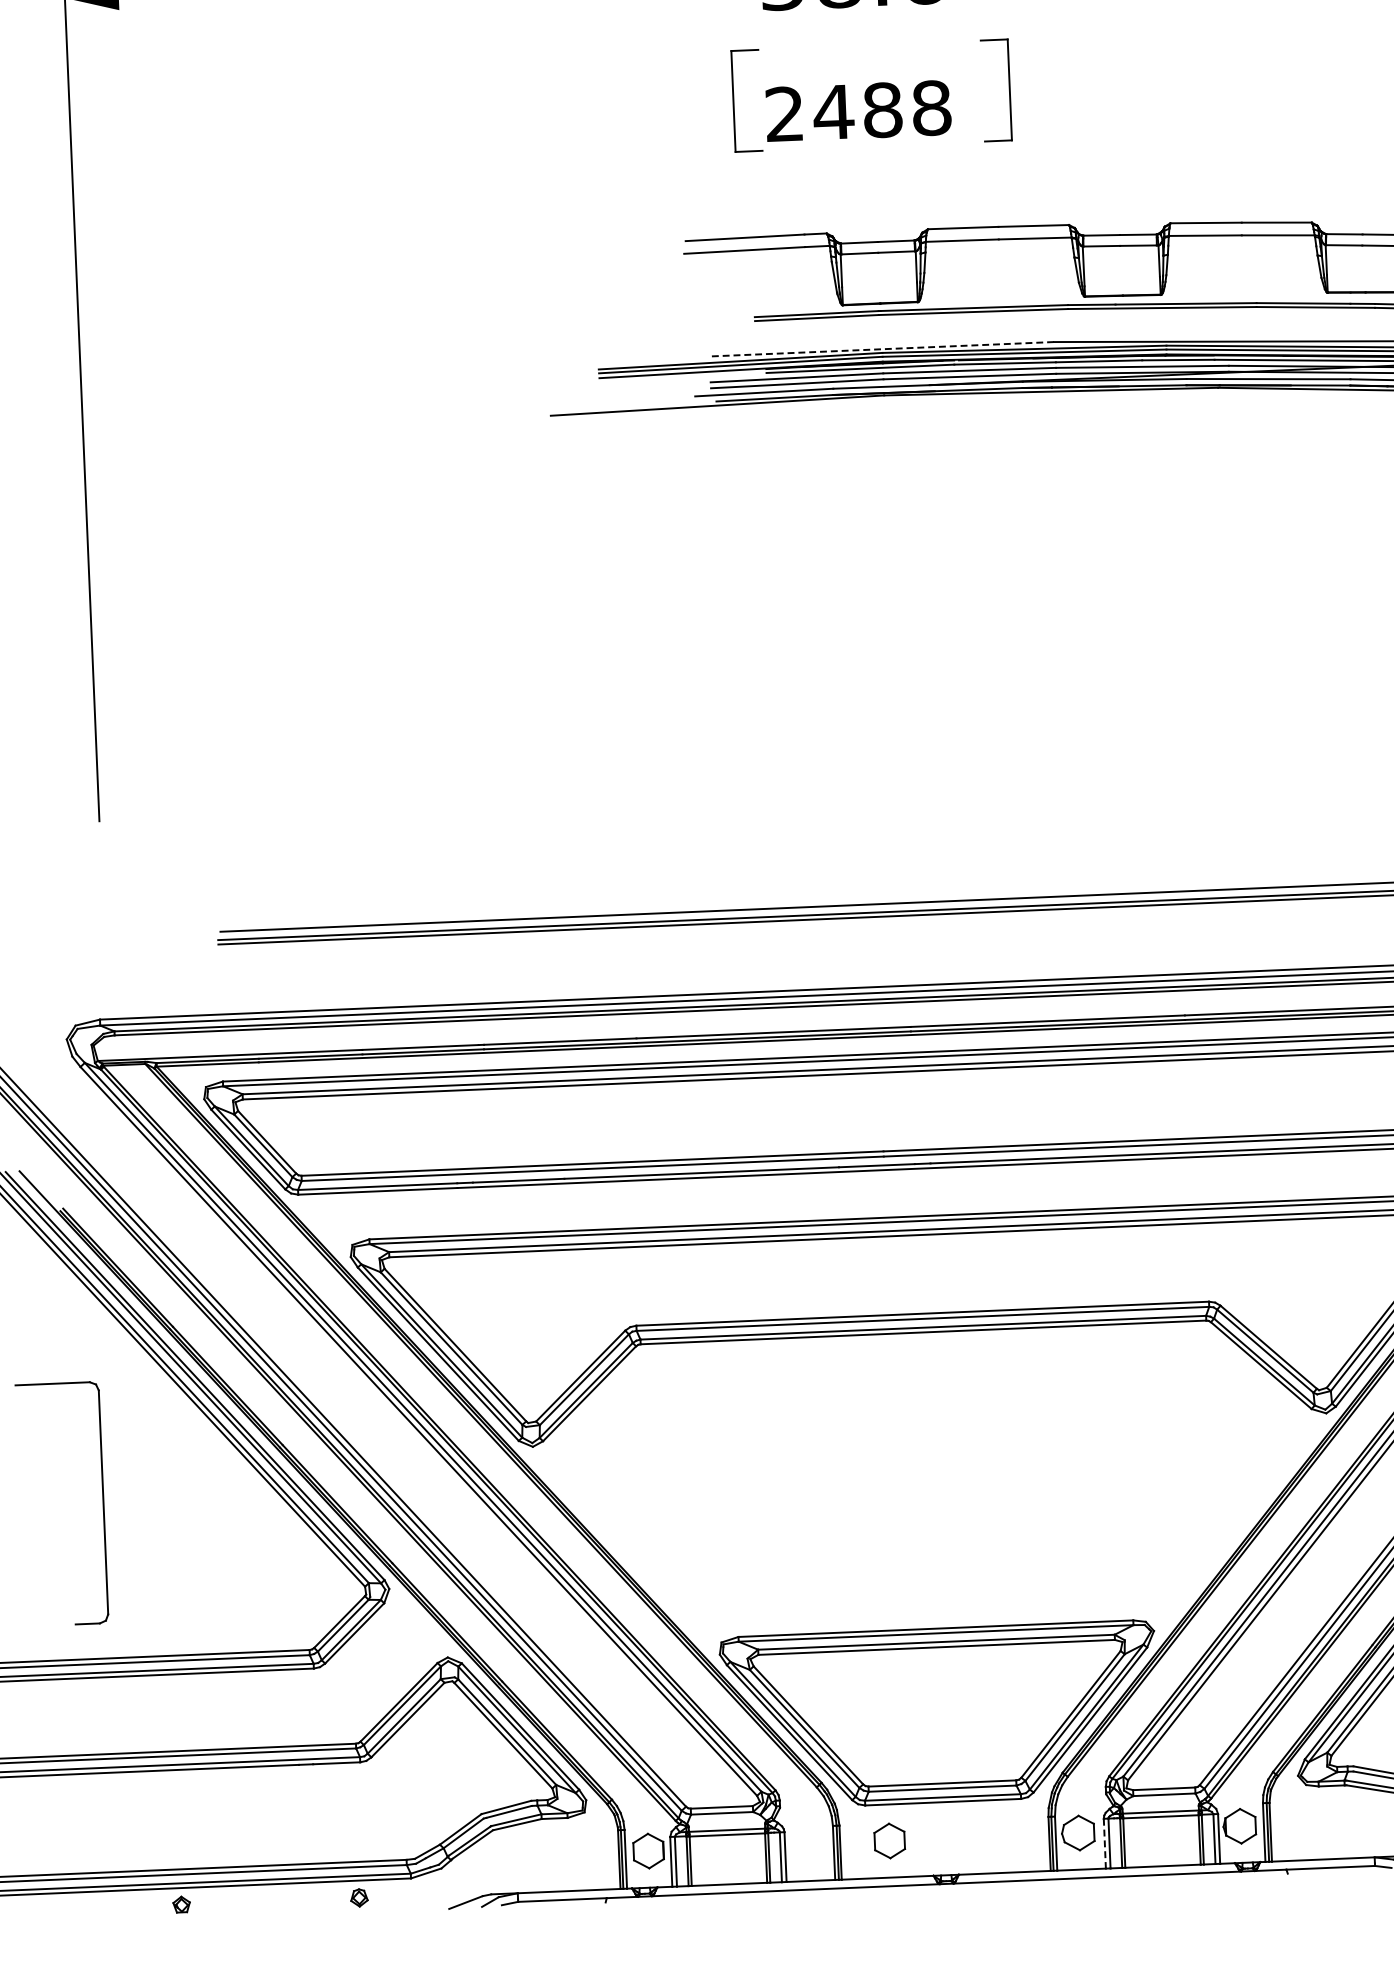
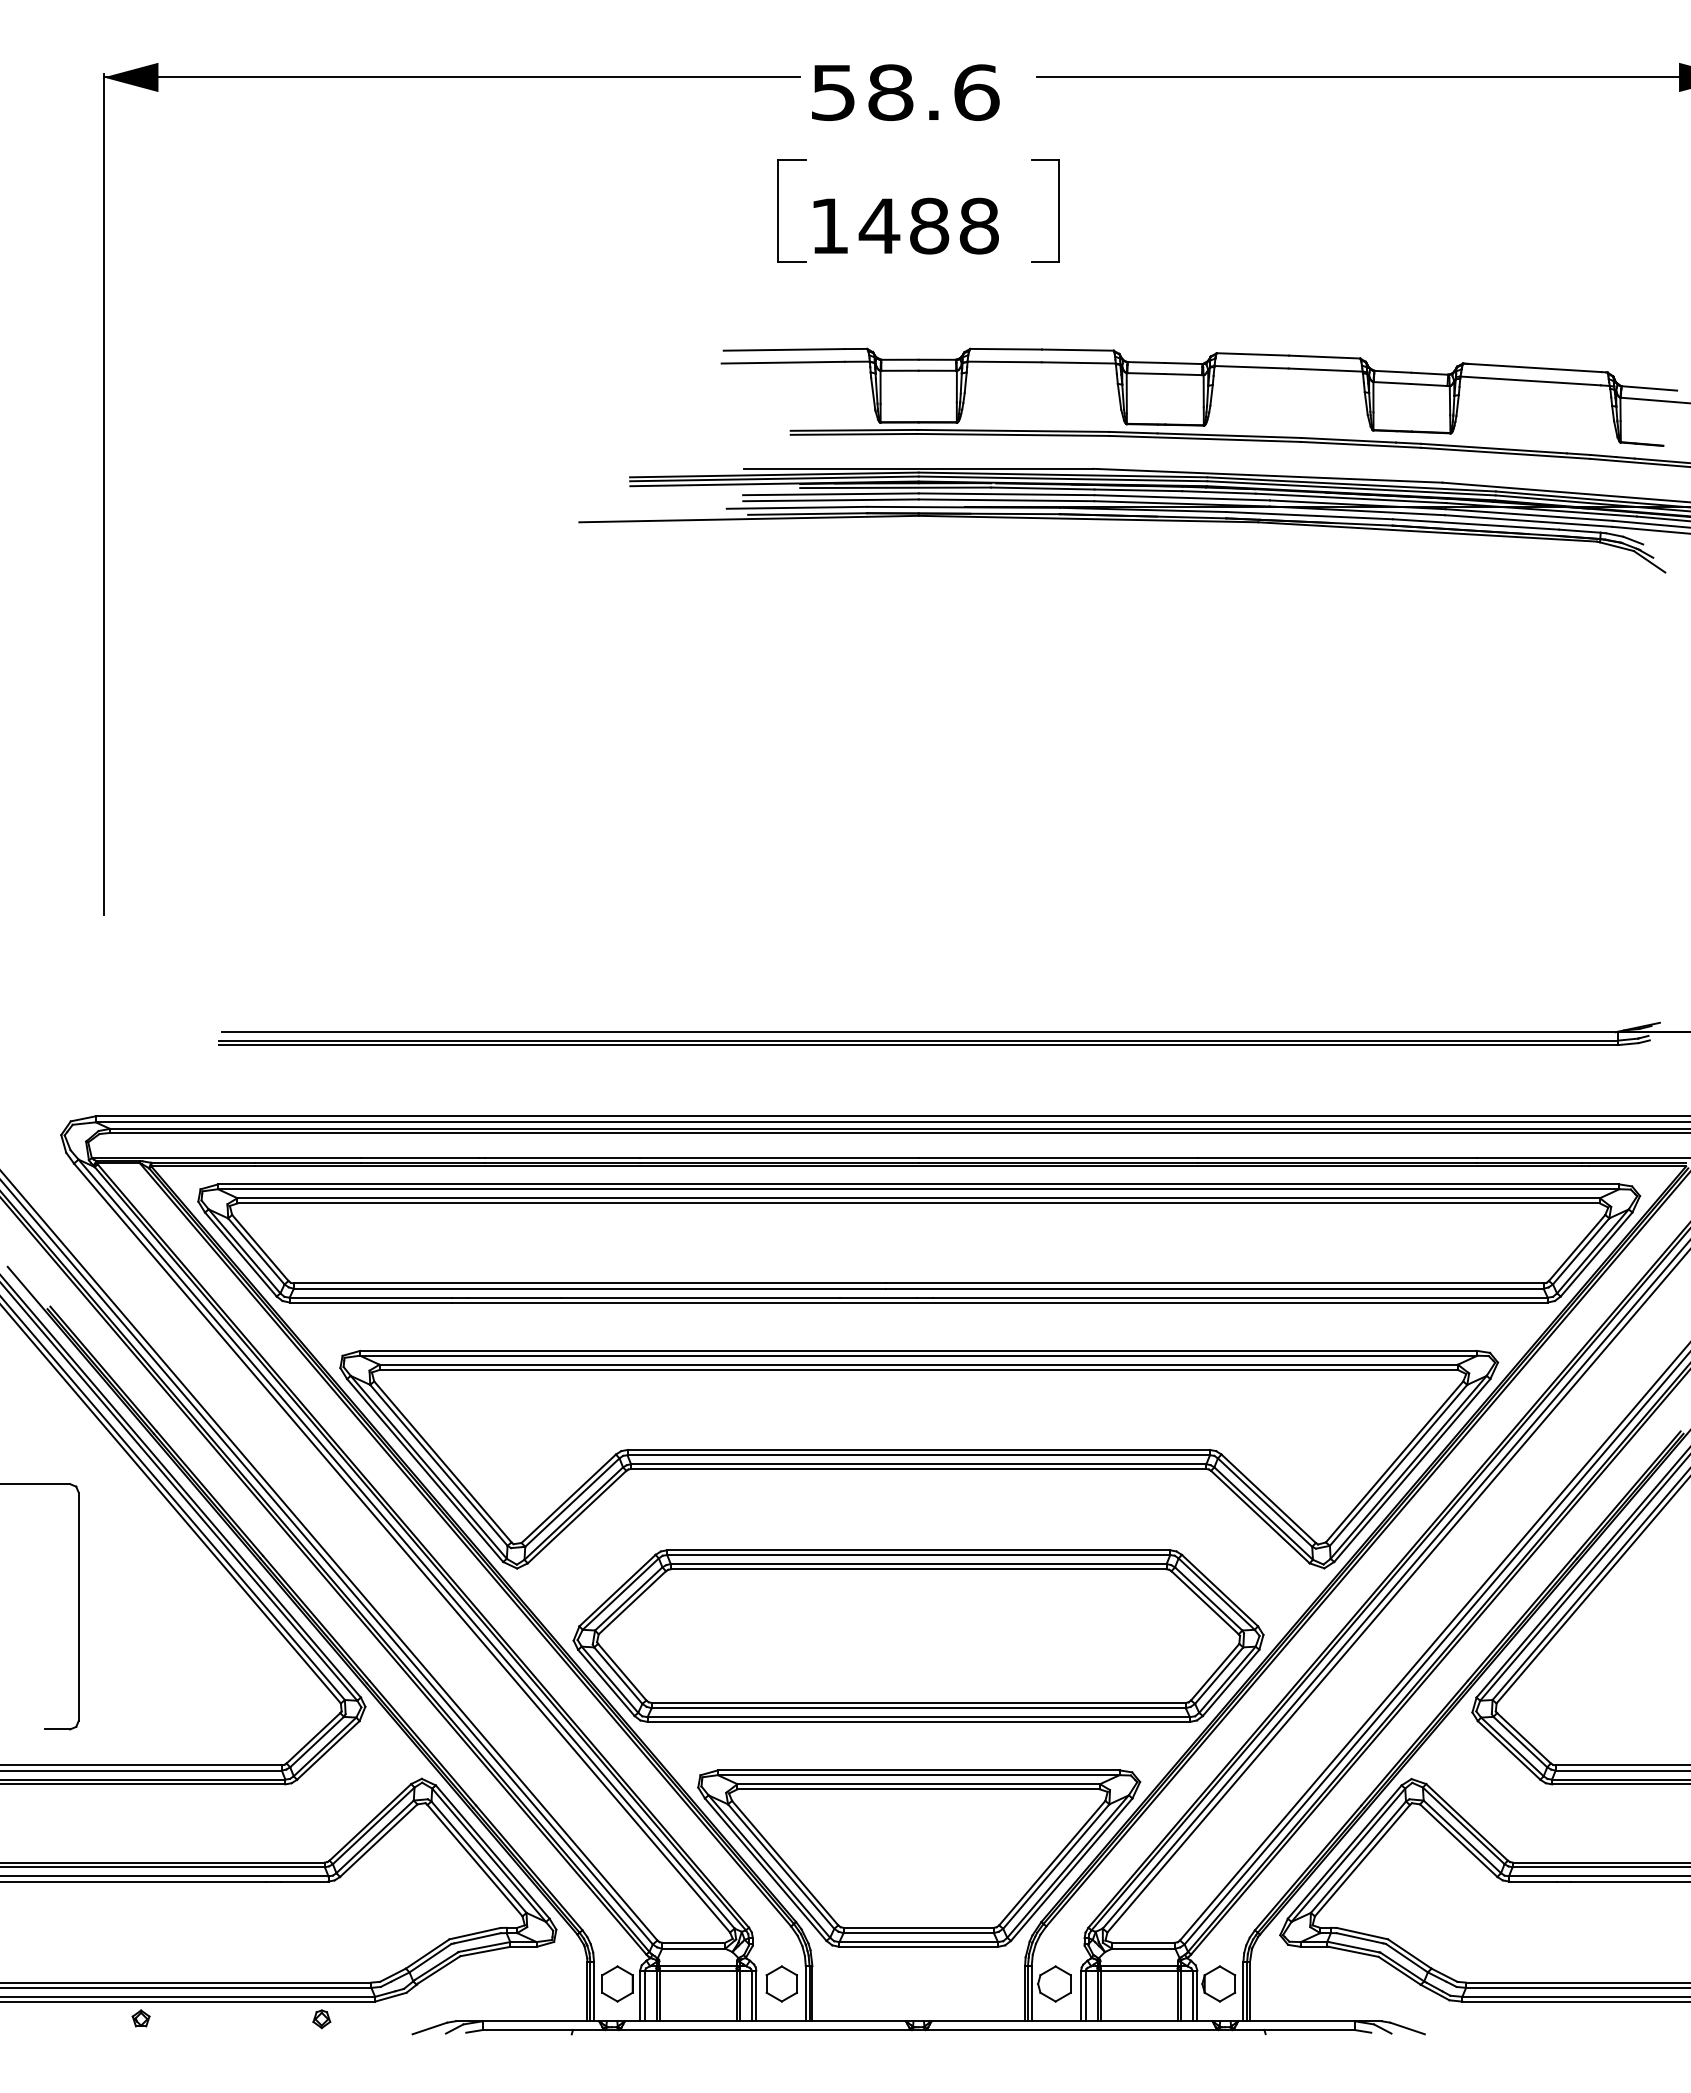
text: (783, 113) -> (828, 225), 2488 -> 1488
line: (882, 348) -> (918, 468), dashed -> solid
part: (930, 1496) -> (918, 1635), added
part: (889, 1840) -> (781, 1983), moved
line: (1105, 1844) -> (1081, 1996), dashed -> solid

